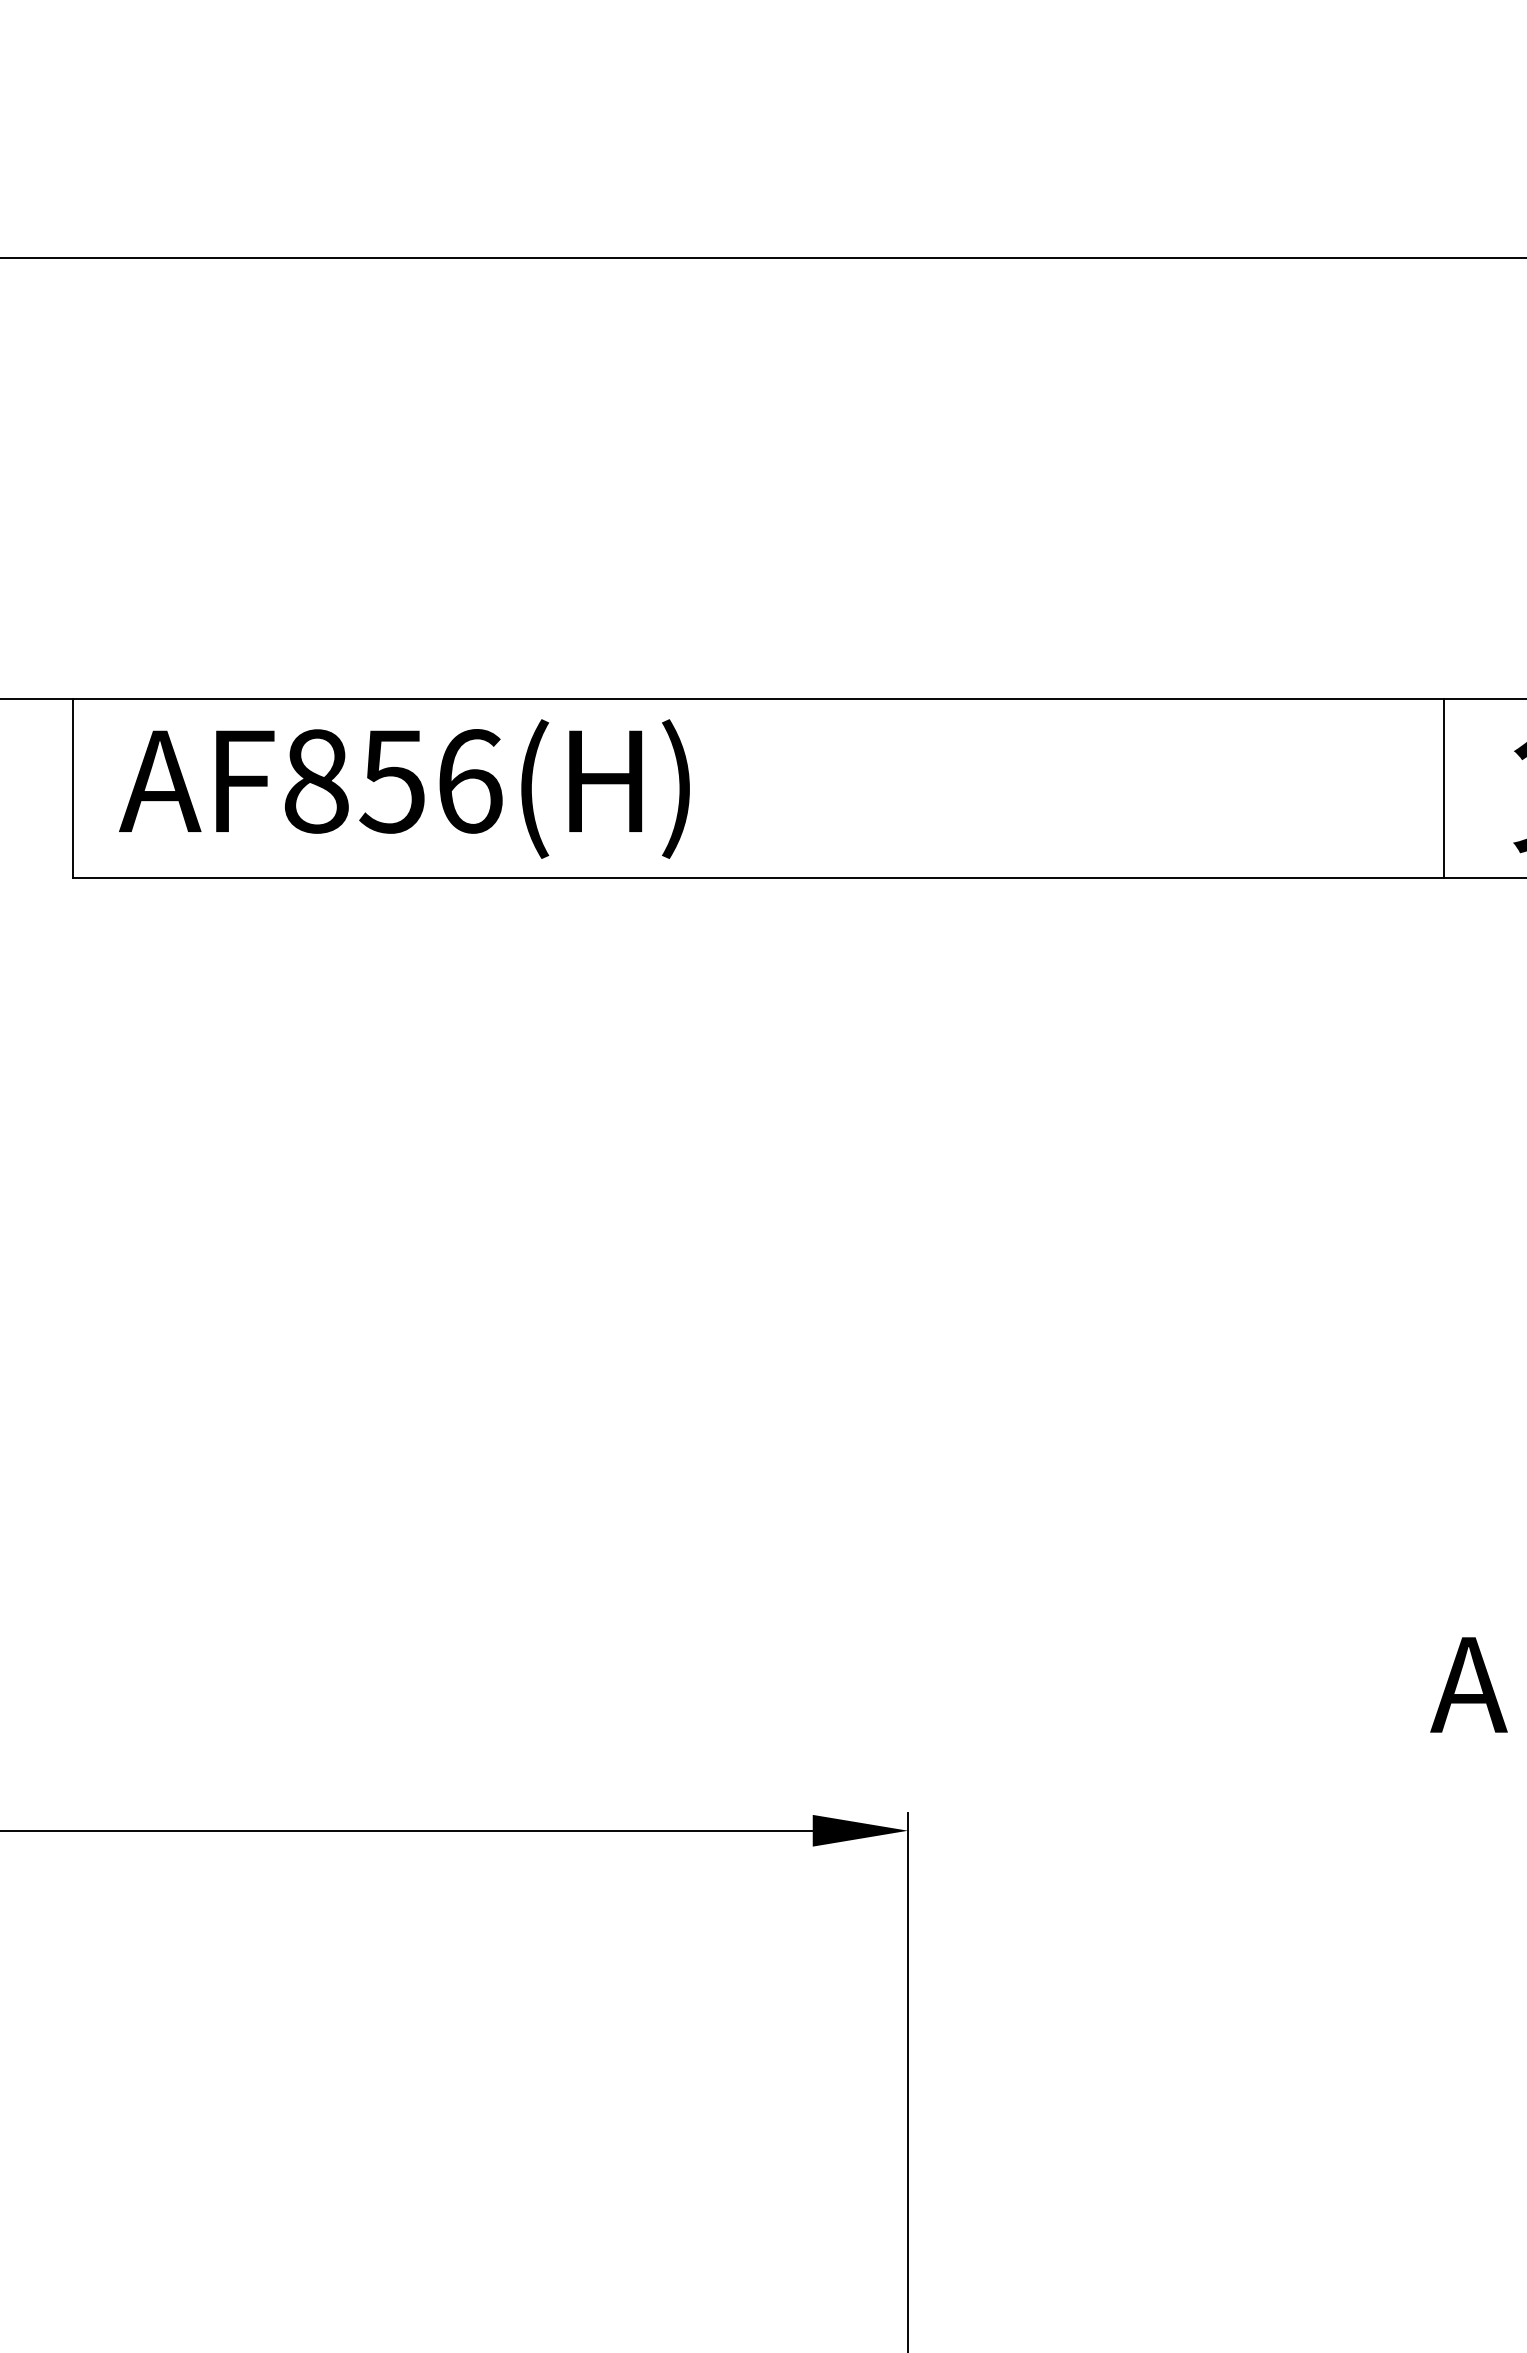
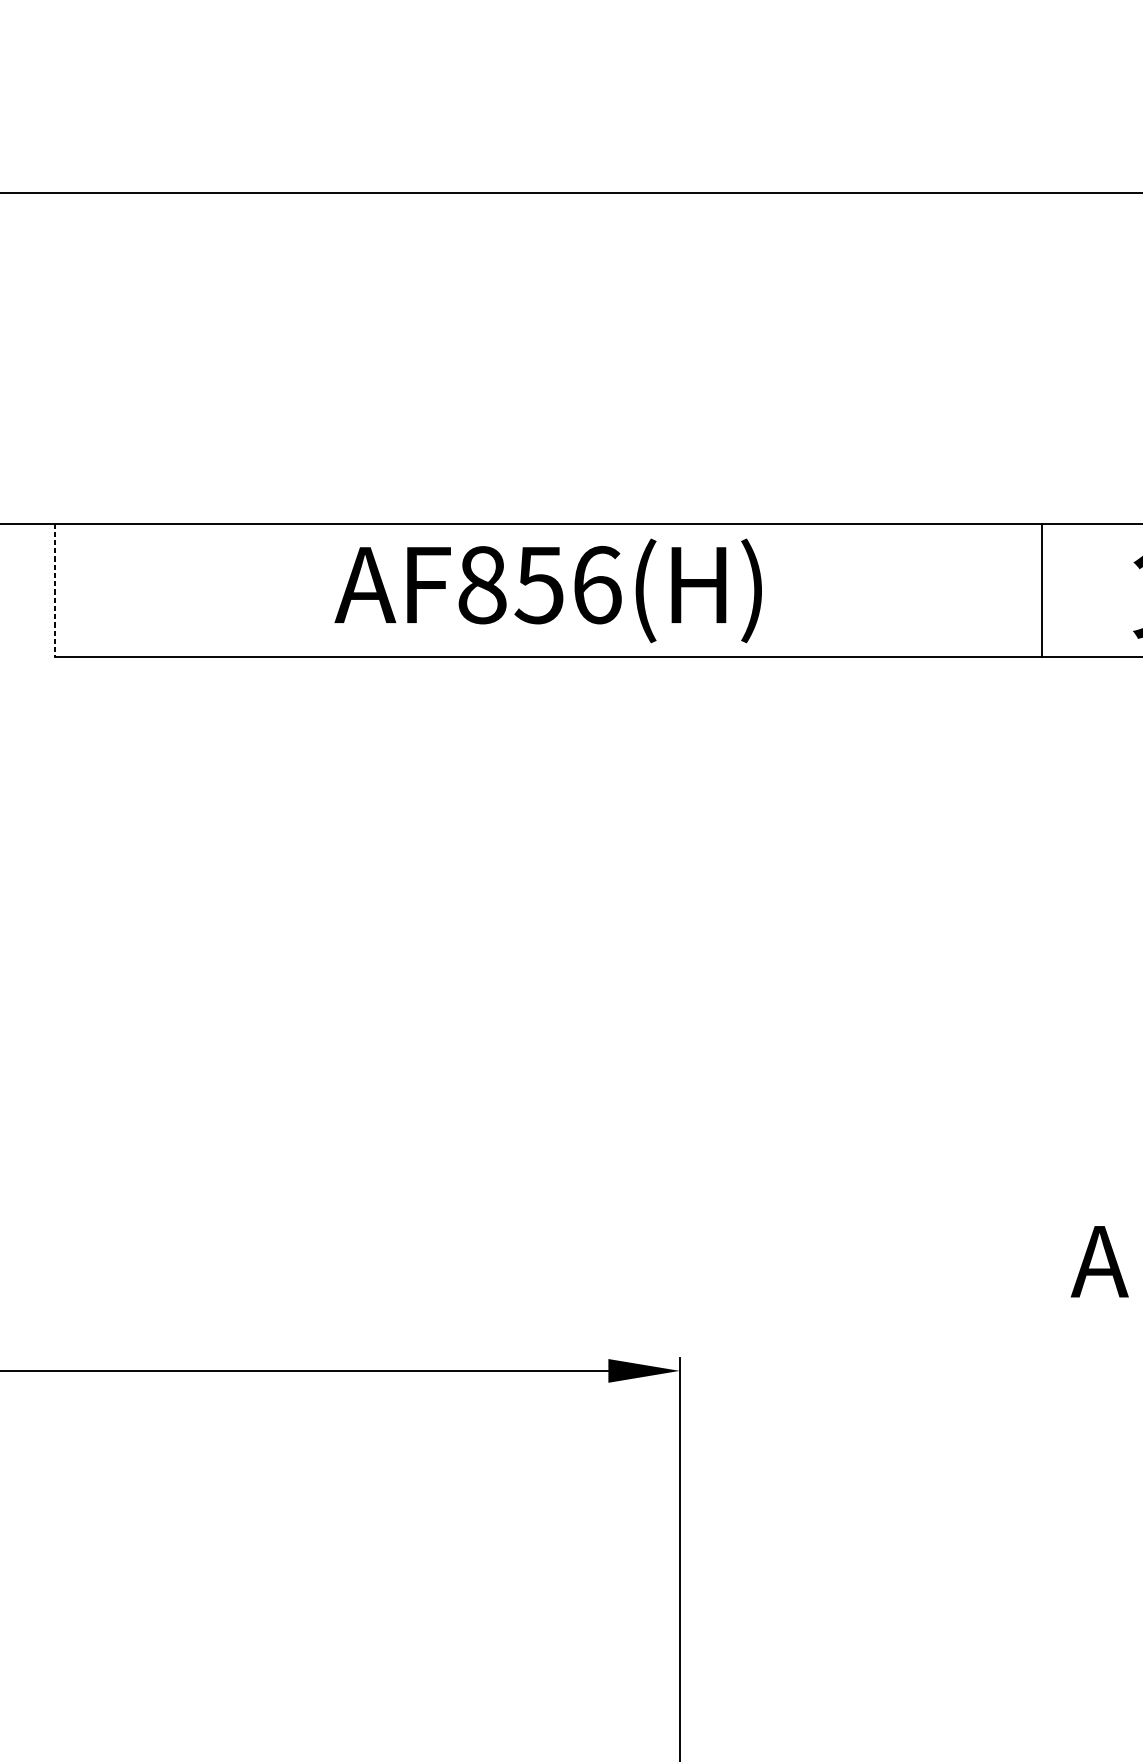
line: (73, 788) -> (54, 590), solid -> dashed
text: (404, 788) -> (548, 590), moved
line: (1444, 788) -> (1042, 590), moved

